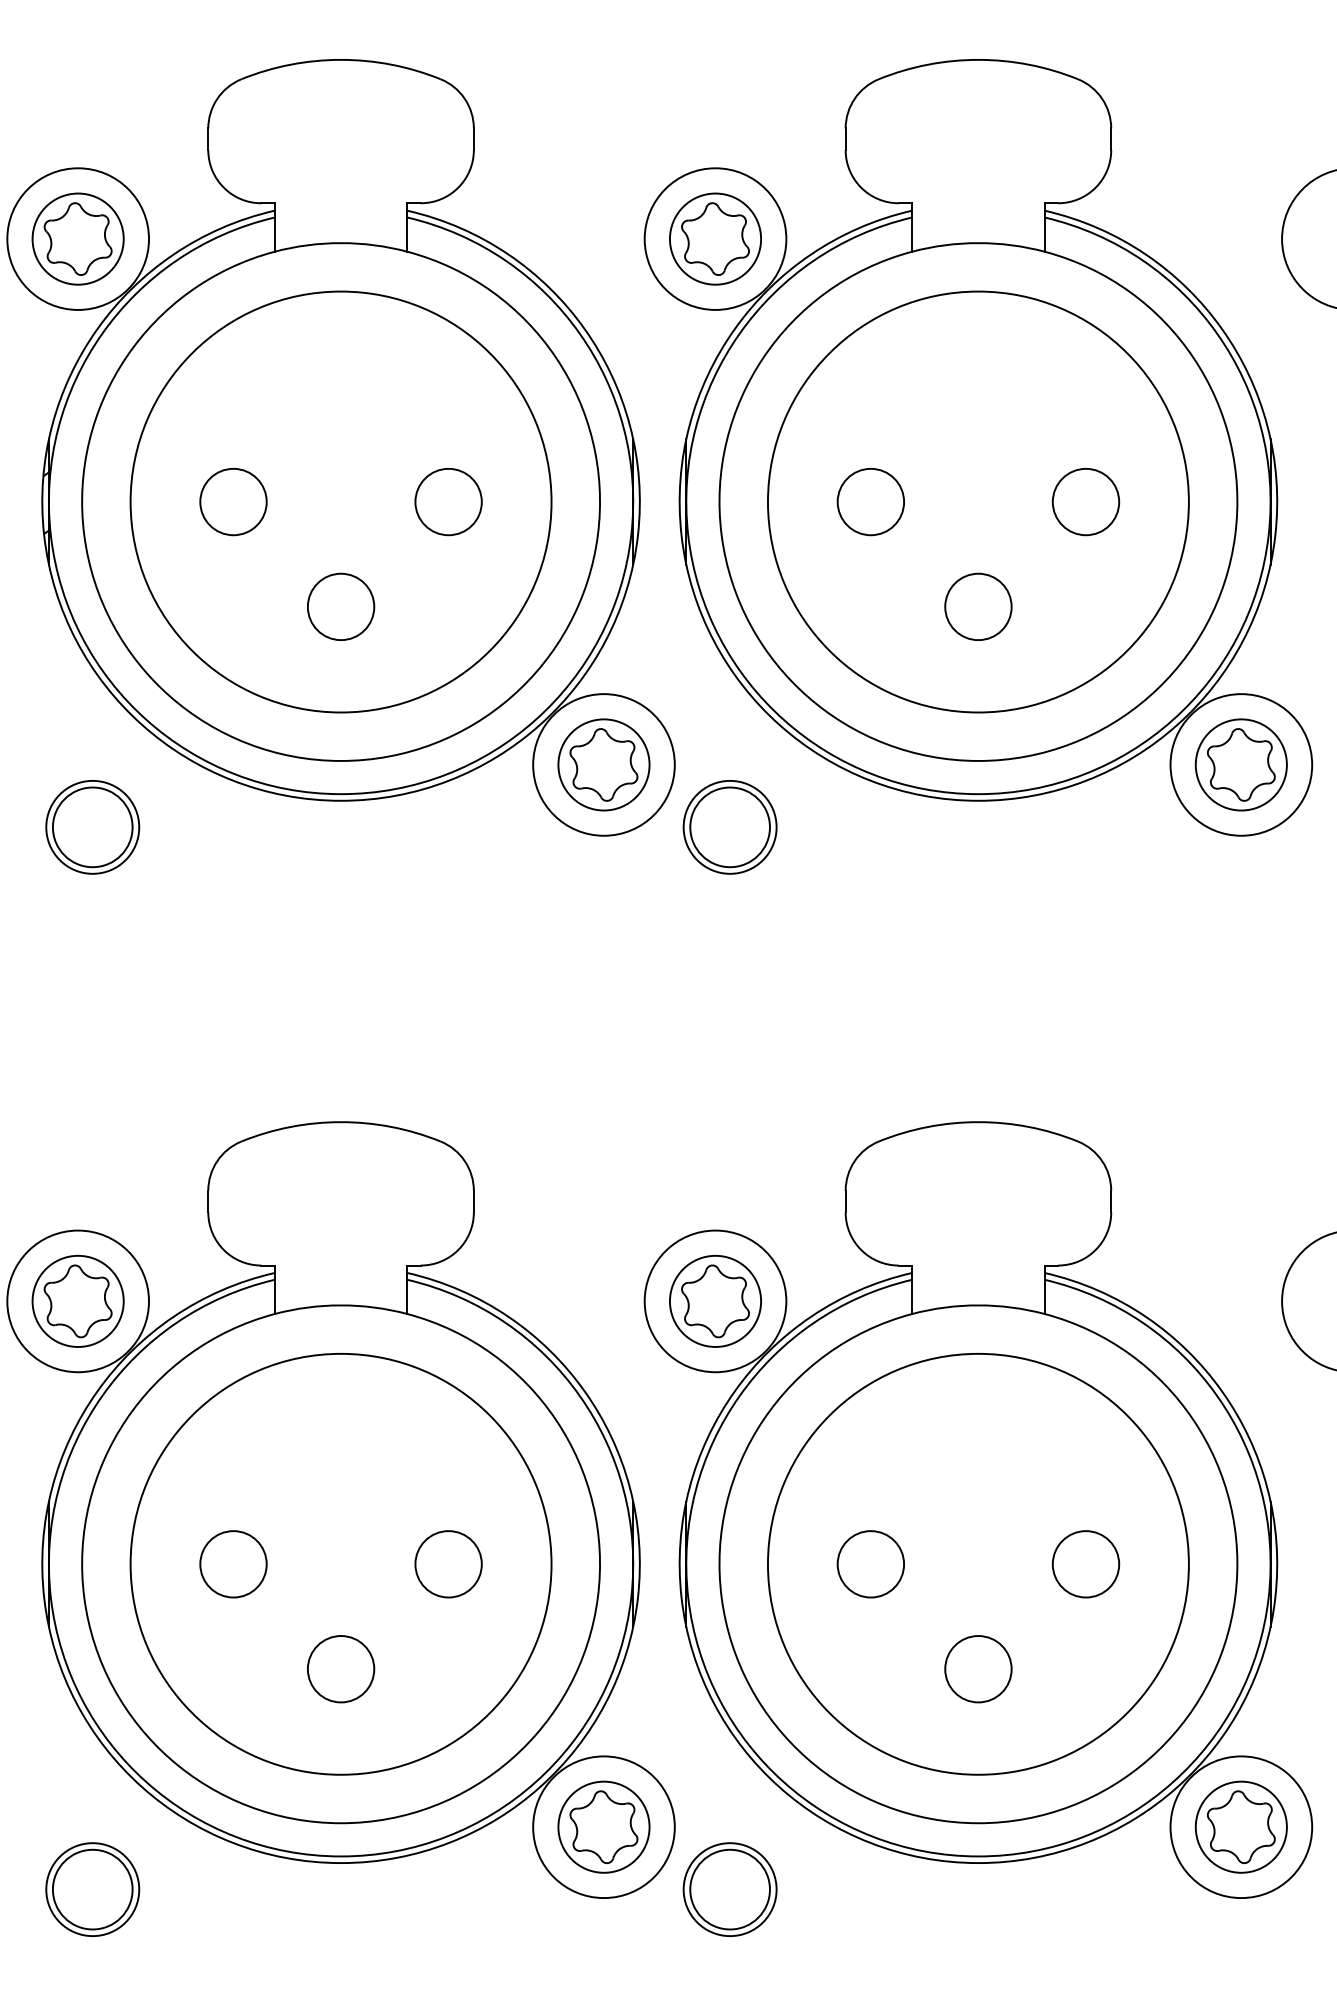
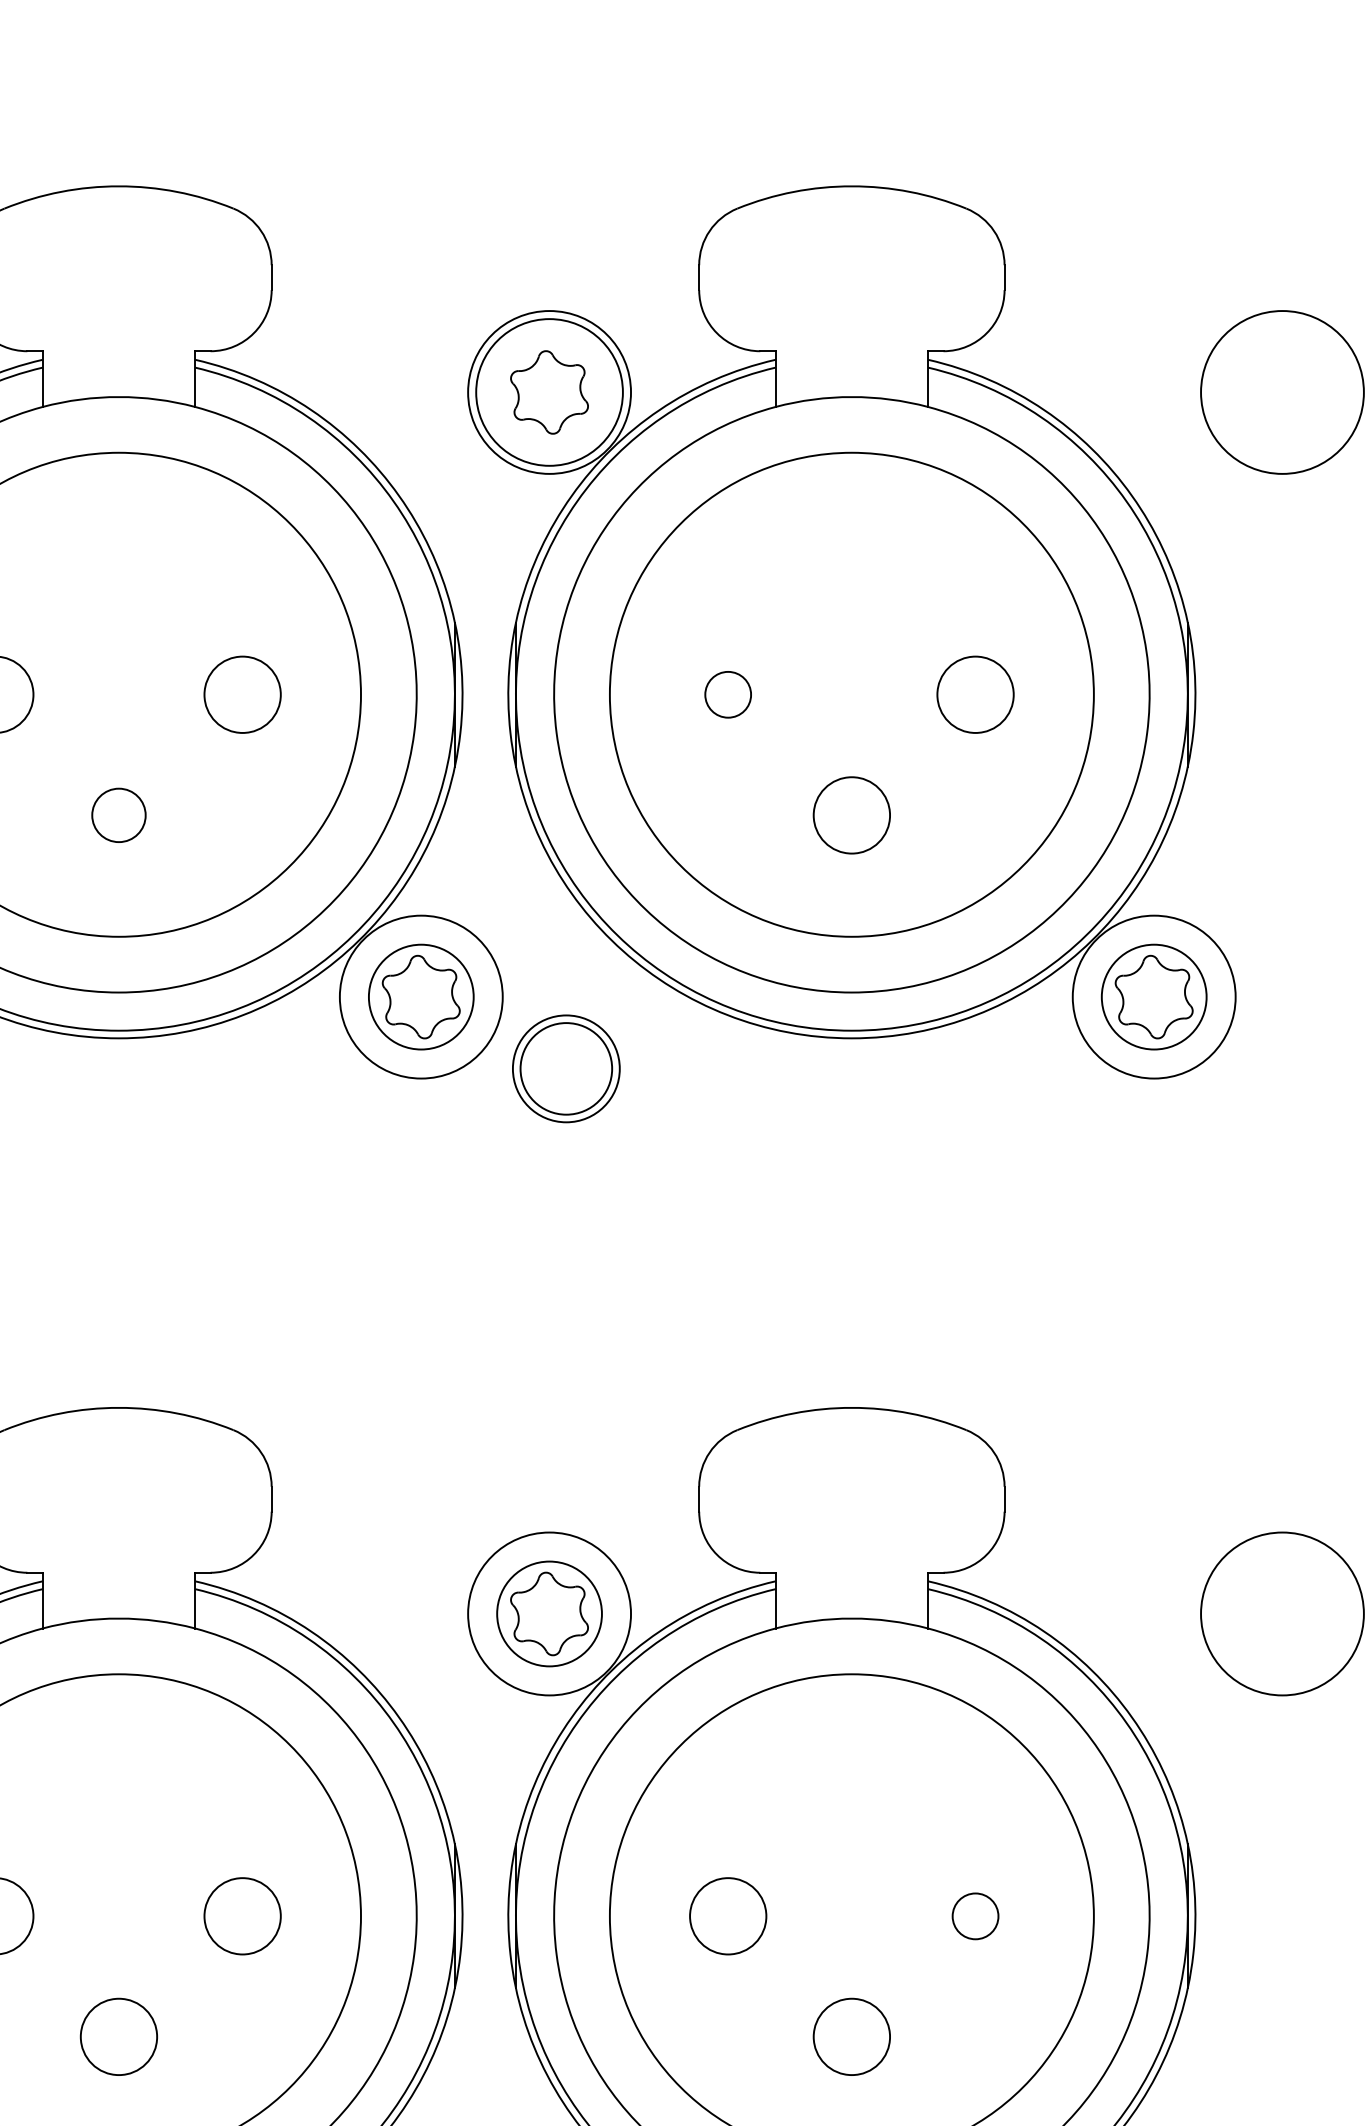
circle: (715, 238) -> (549, 391), size x1.4
circle: (870, 501) -> (727, 694), size x0.6
circle: (340, 606) -> (118, 814), size x0.7
circle: (1085, 1564) -> (974, 1916), size x0.6

